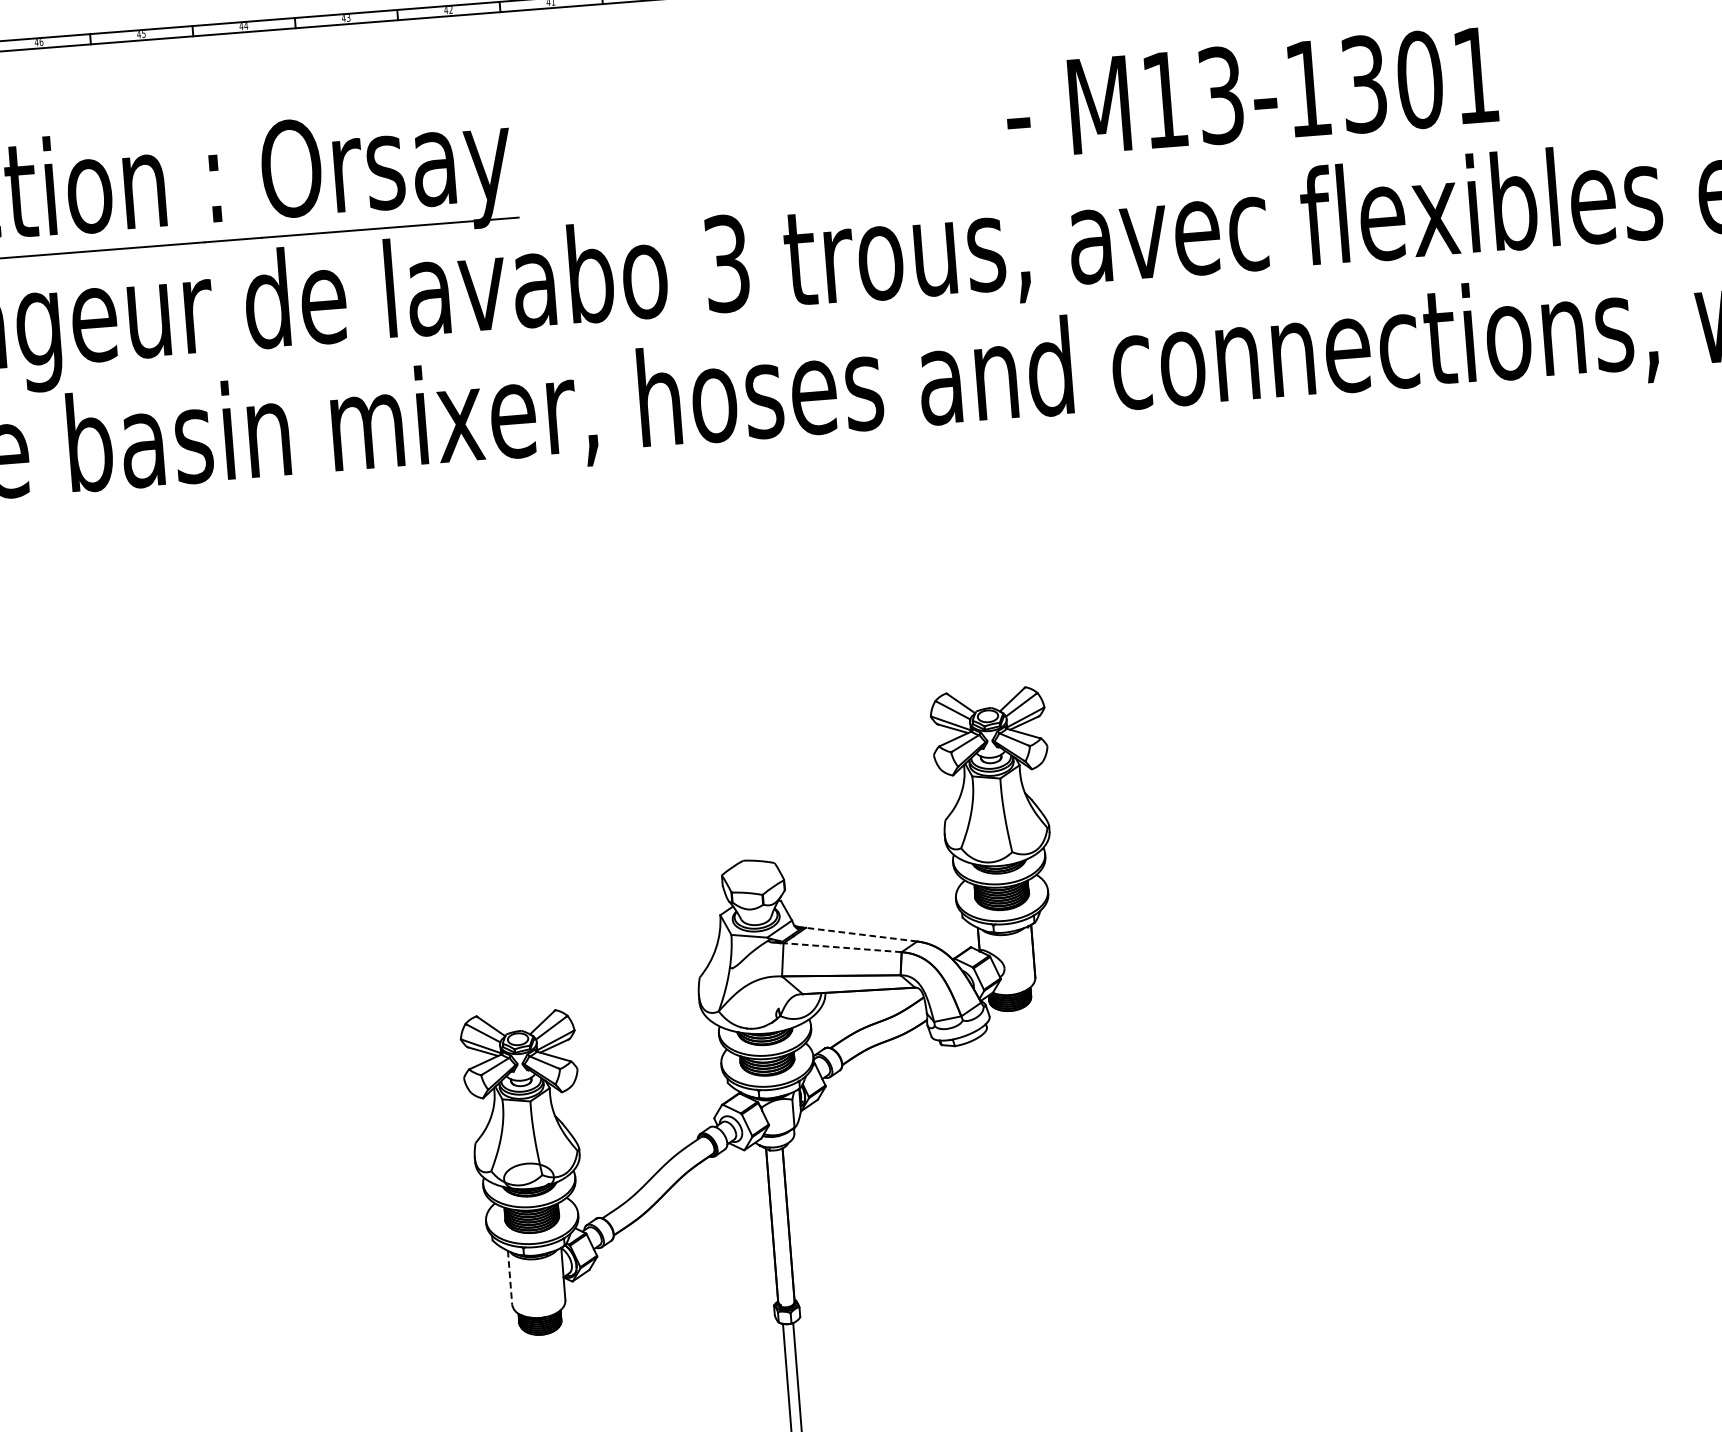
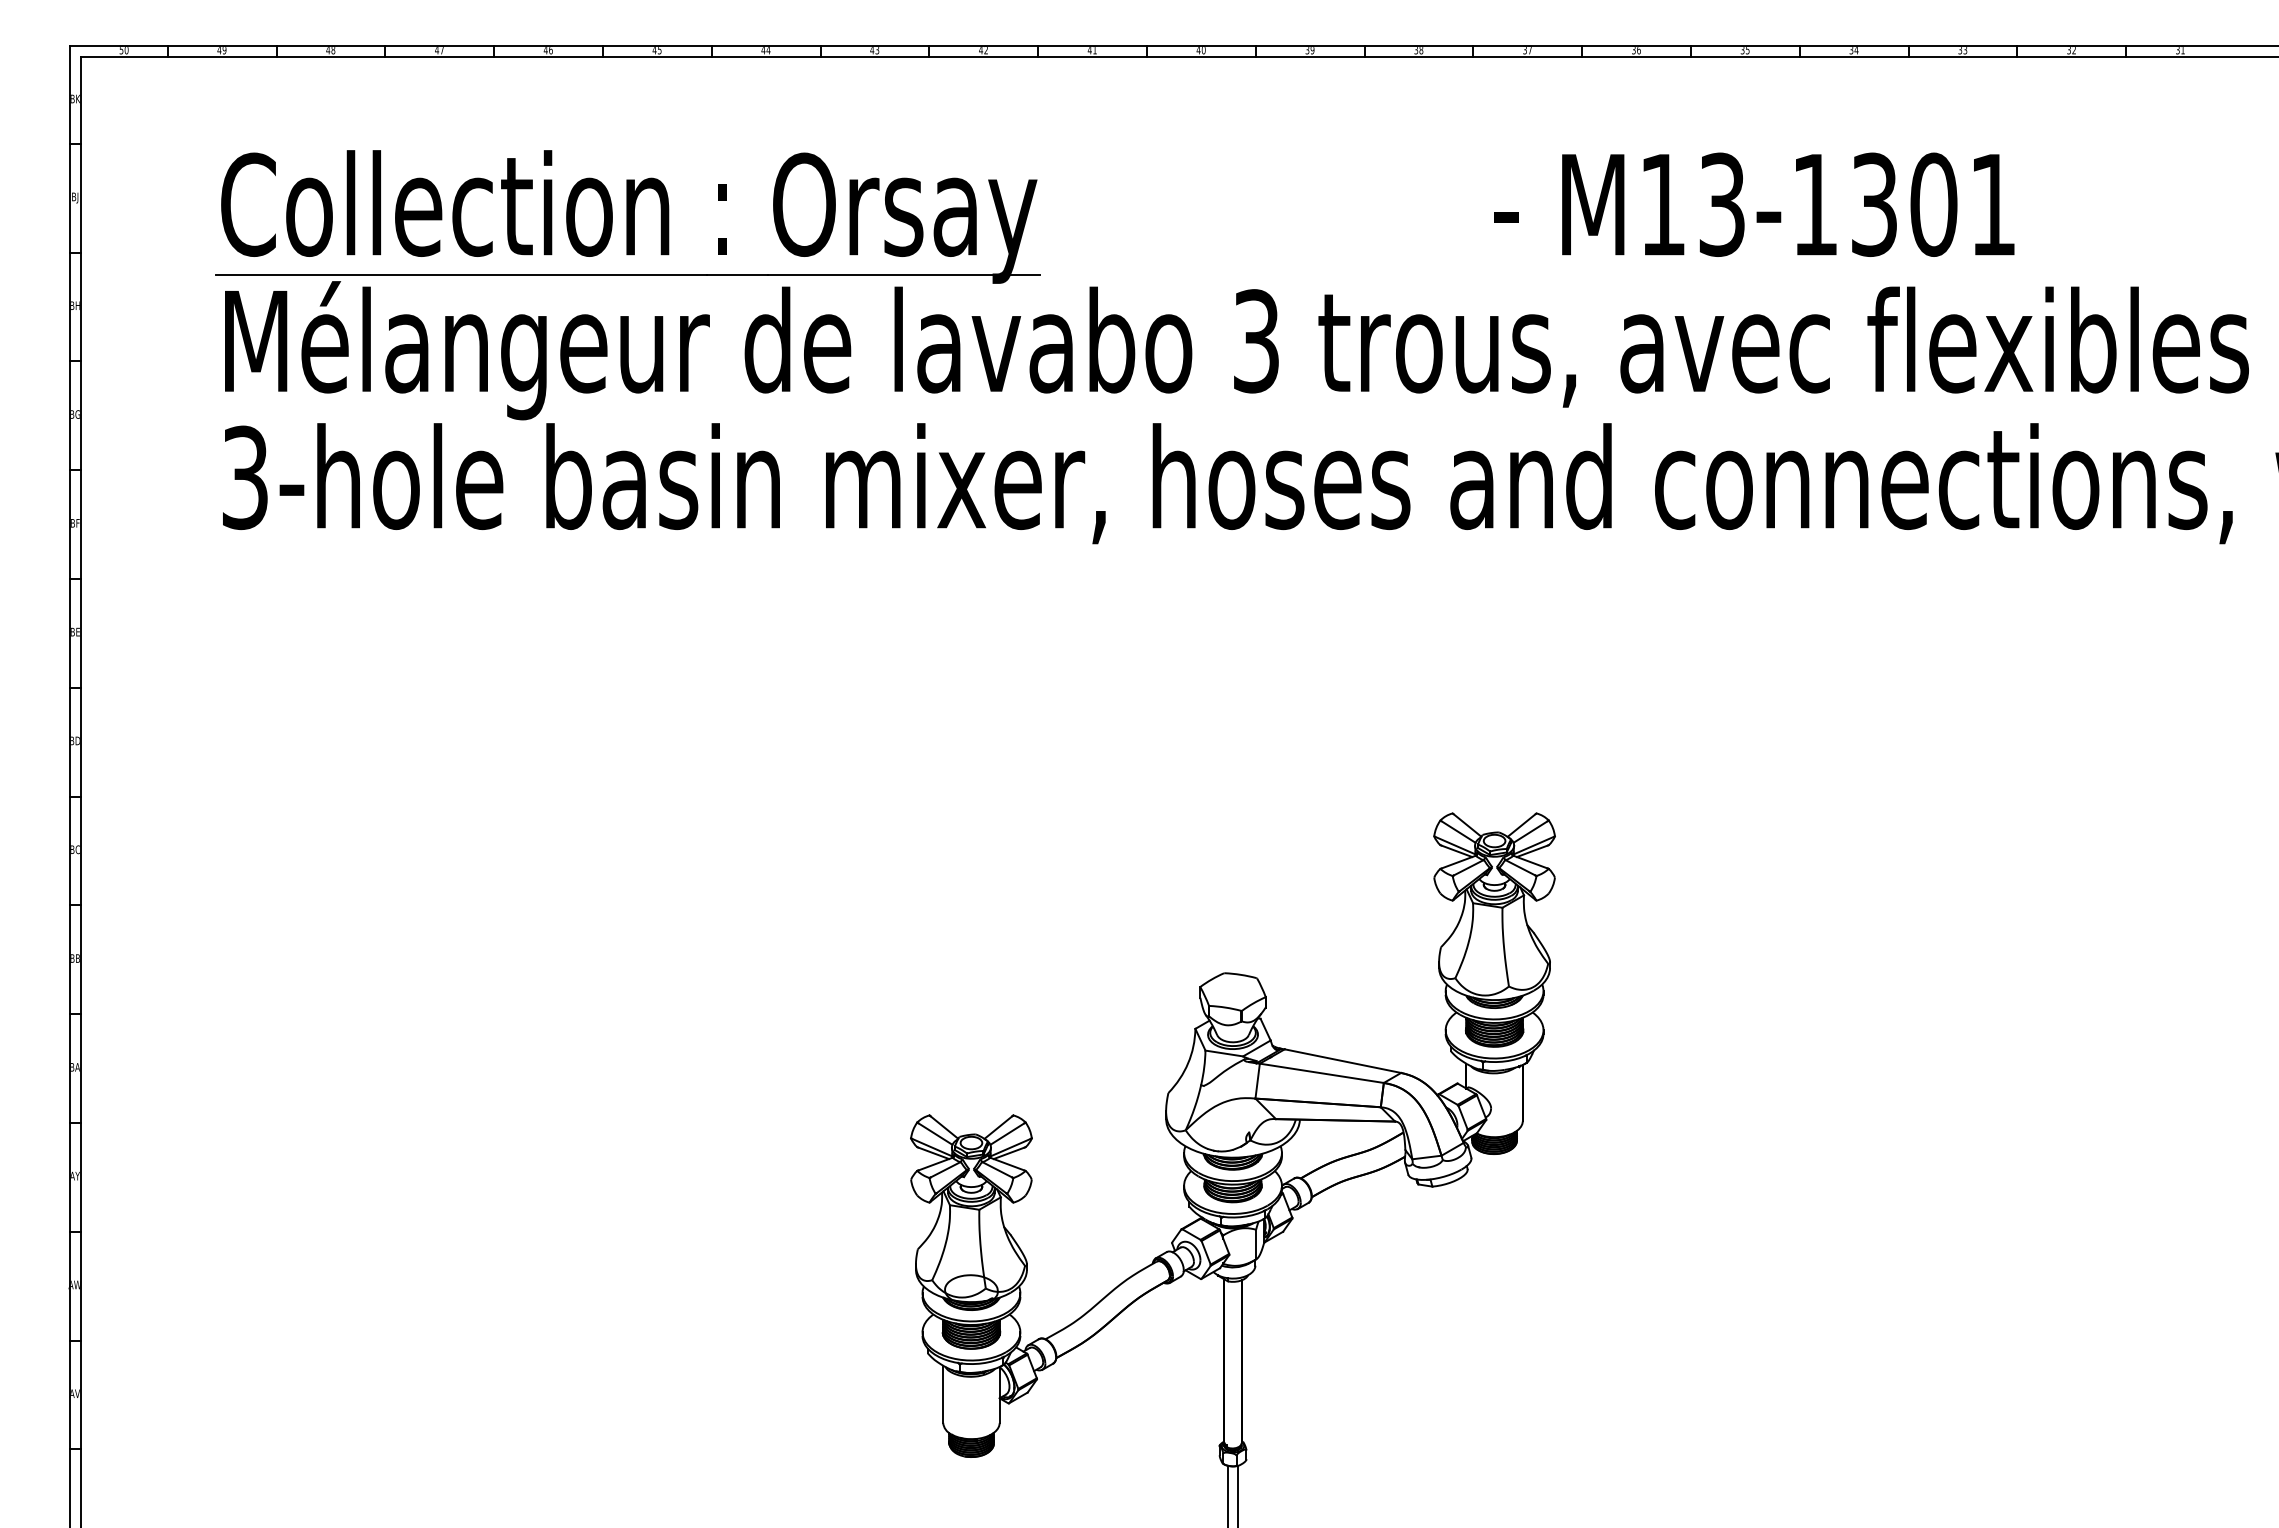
text: (1251, 92) -> (1754, 204), moved
line: (861, 935) -> (1342, 1061), dashed -> solid
line: (842, 947) -> (1321, 1073), dashed -> solid
line: (510, 1277) -> (943, 1394), dashed -> solid

